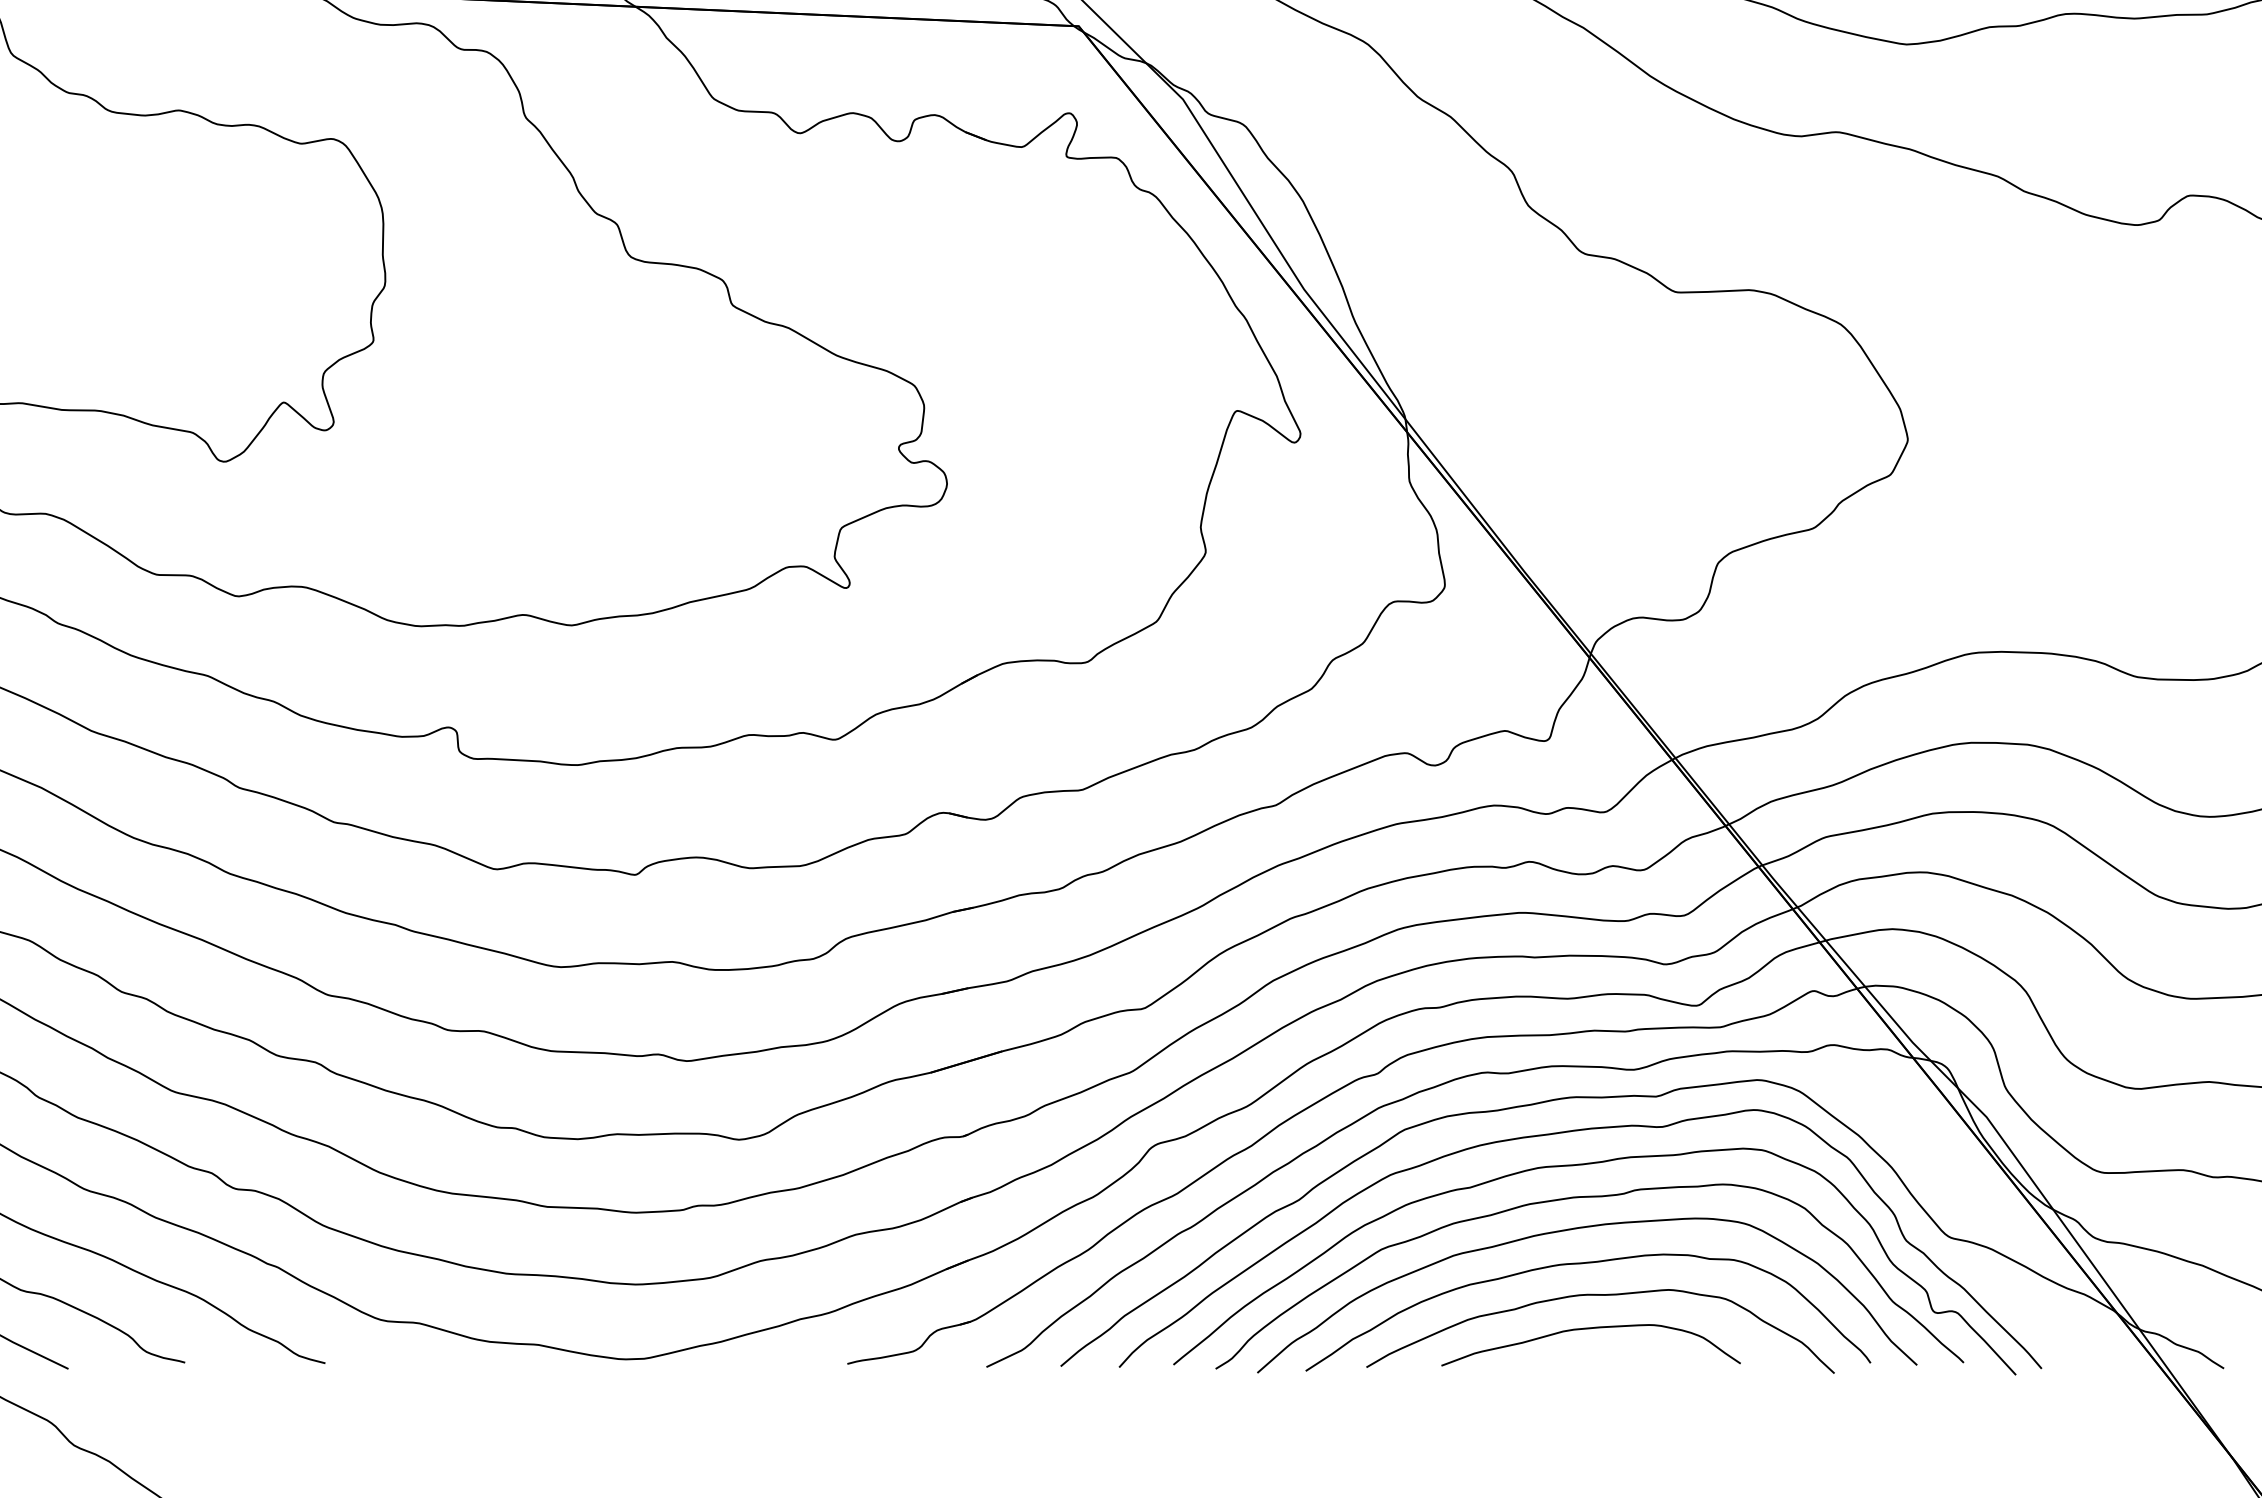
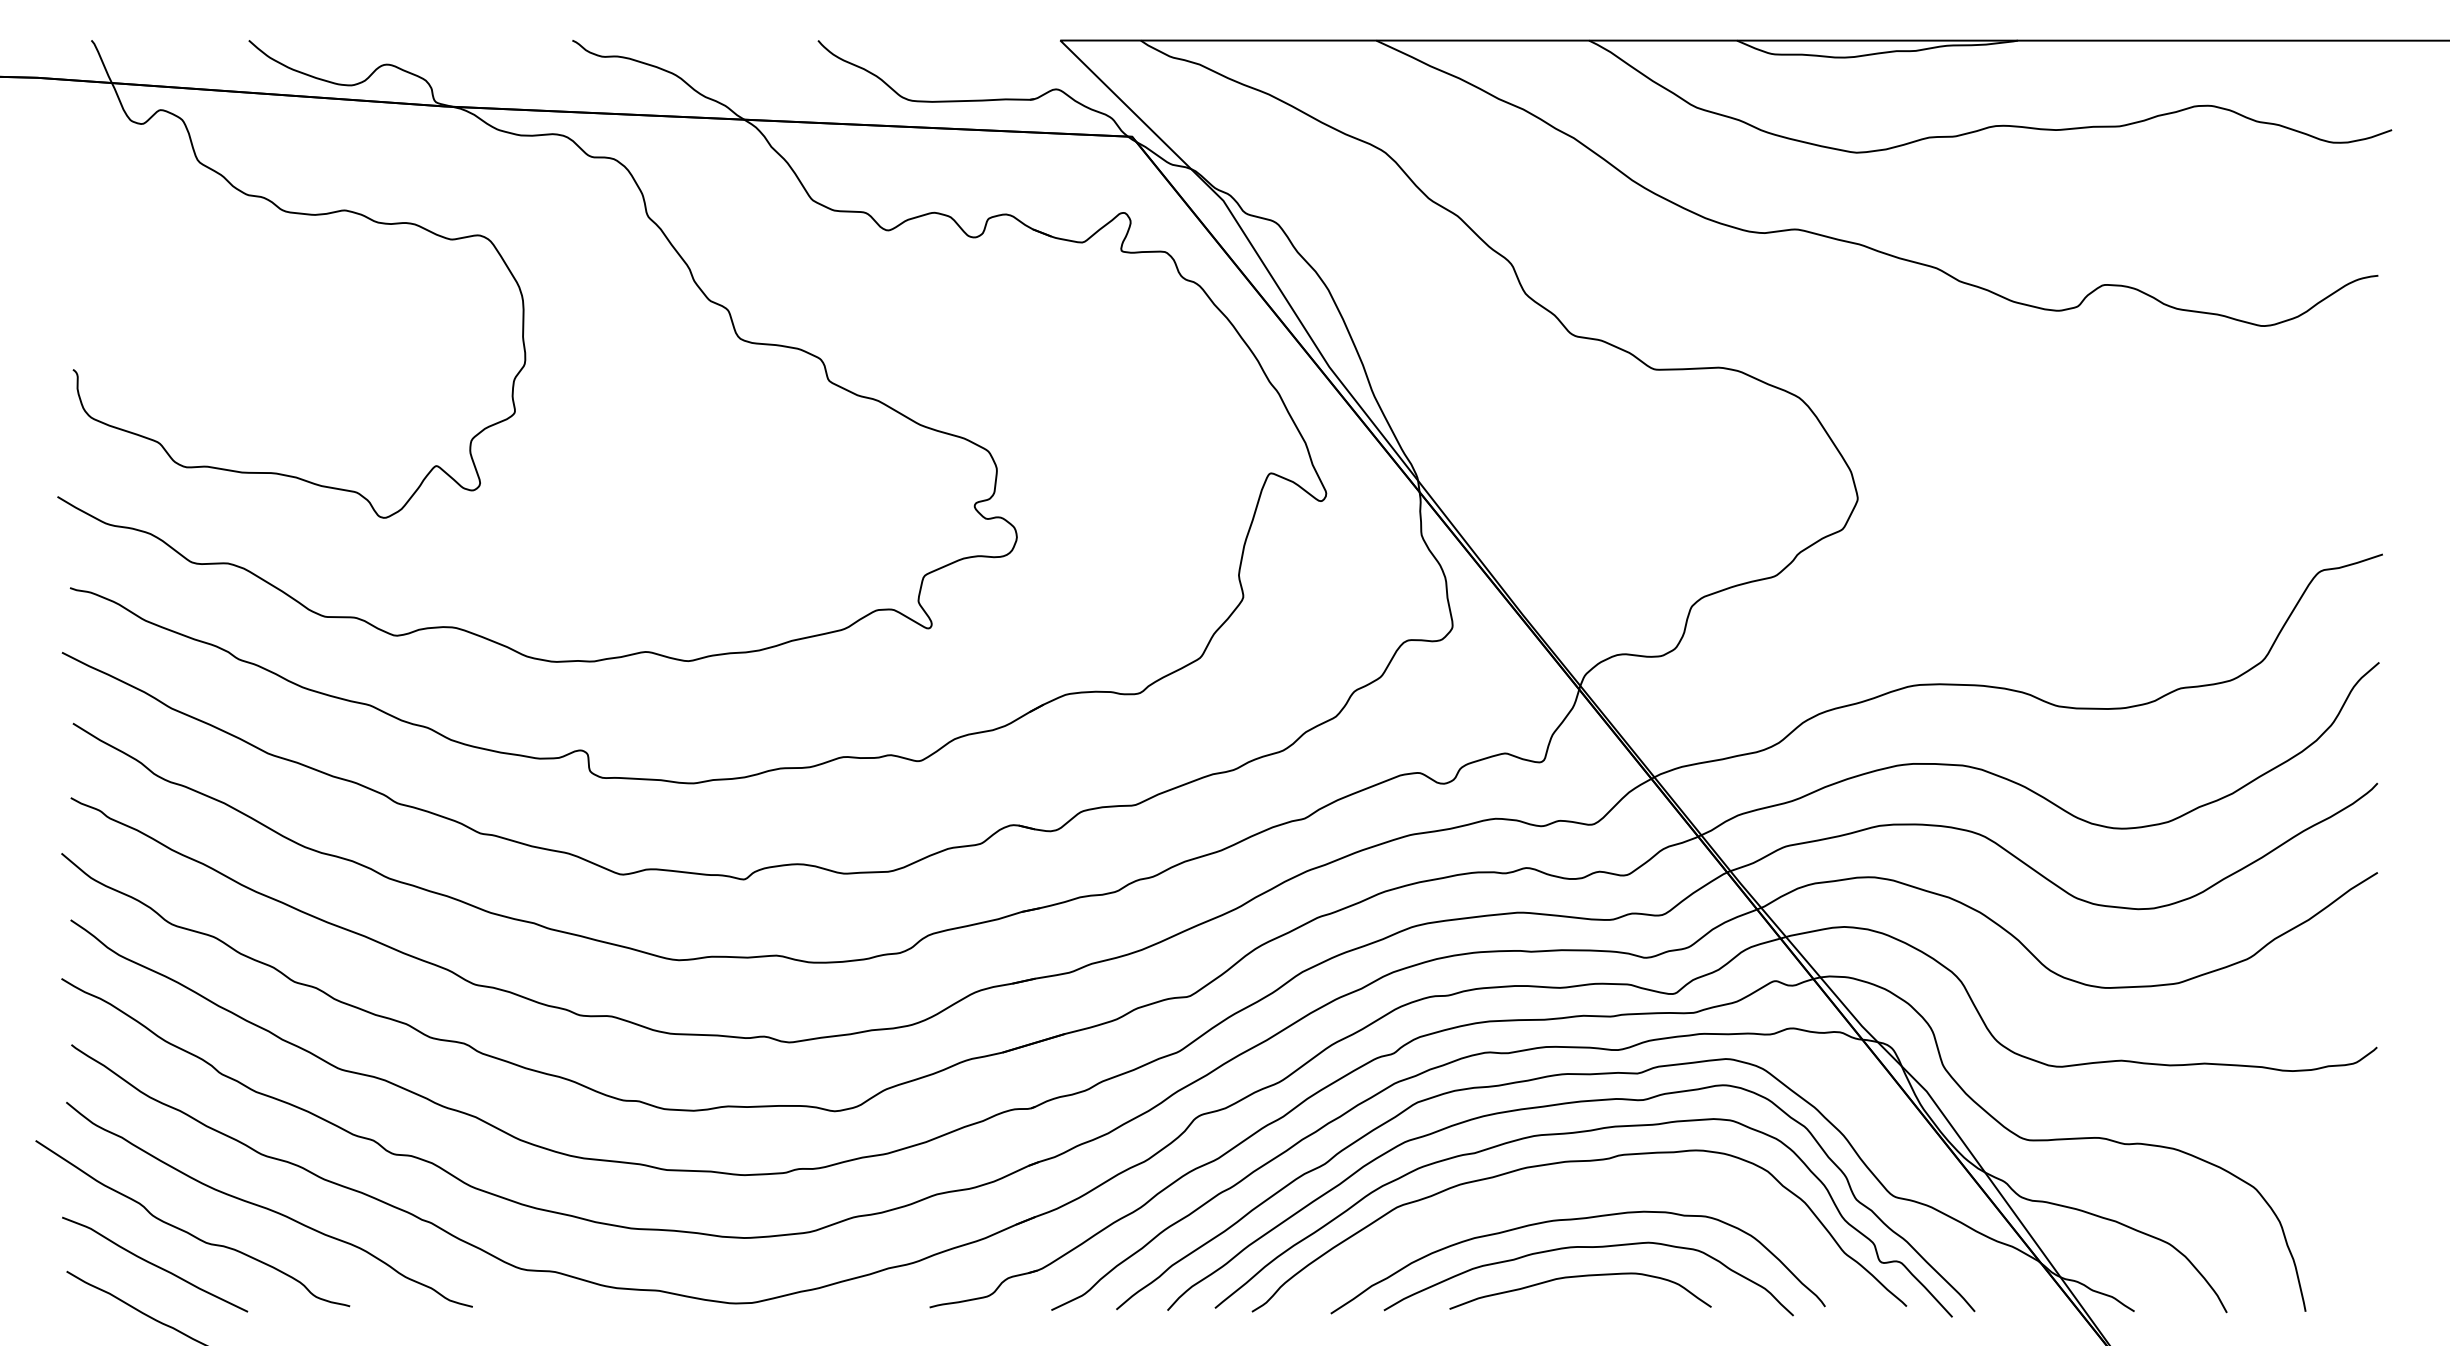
curve: (1573, 1230) -> (1565, 1190), removed

